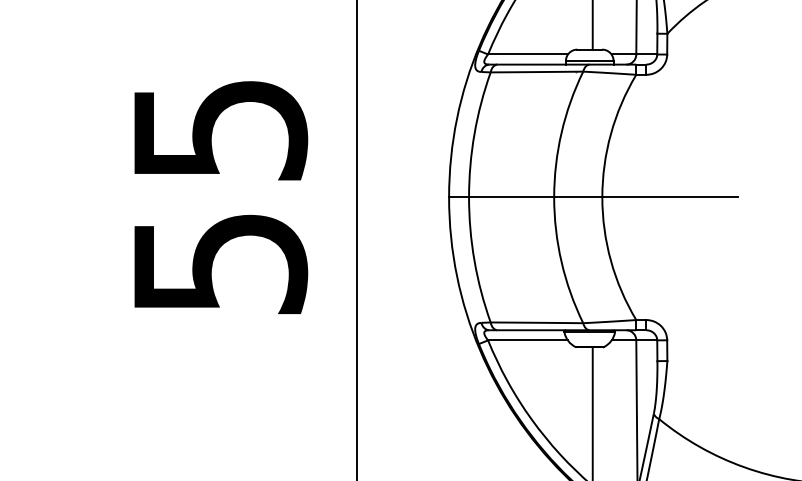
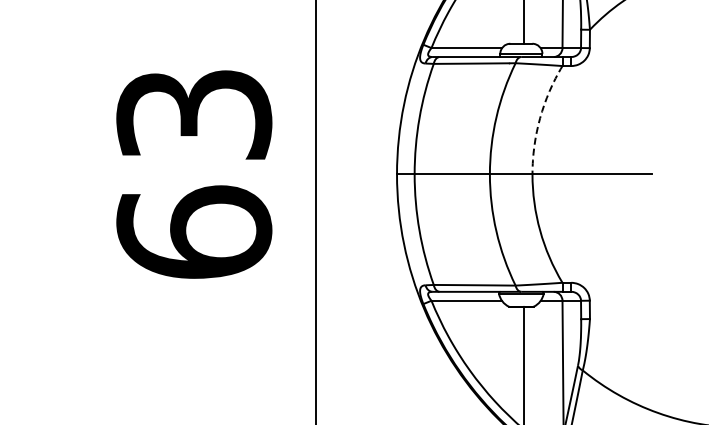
arc: (611, 134) -> (540, 118), solid -> dashed
text: (220, 197) -> (194, 174), 55 -> 63

